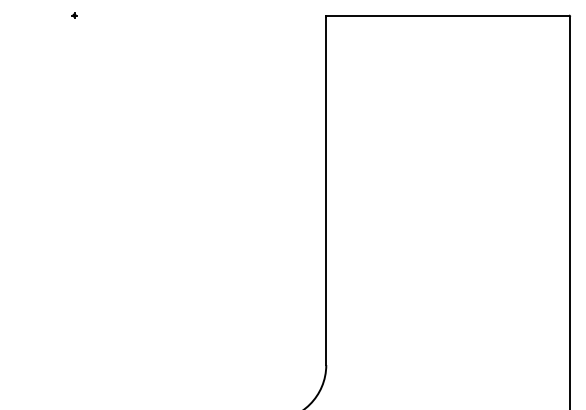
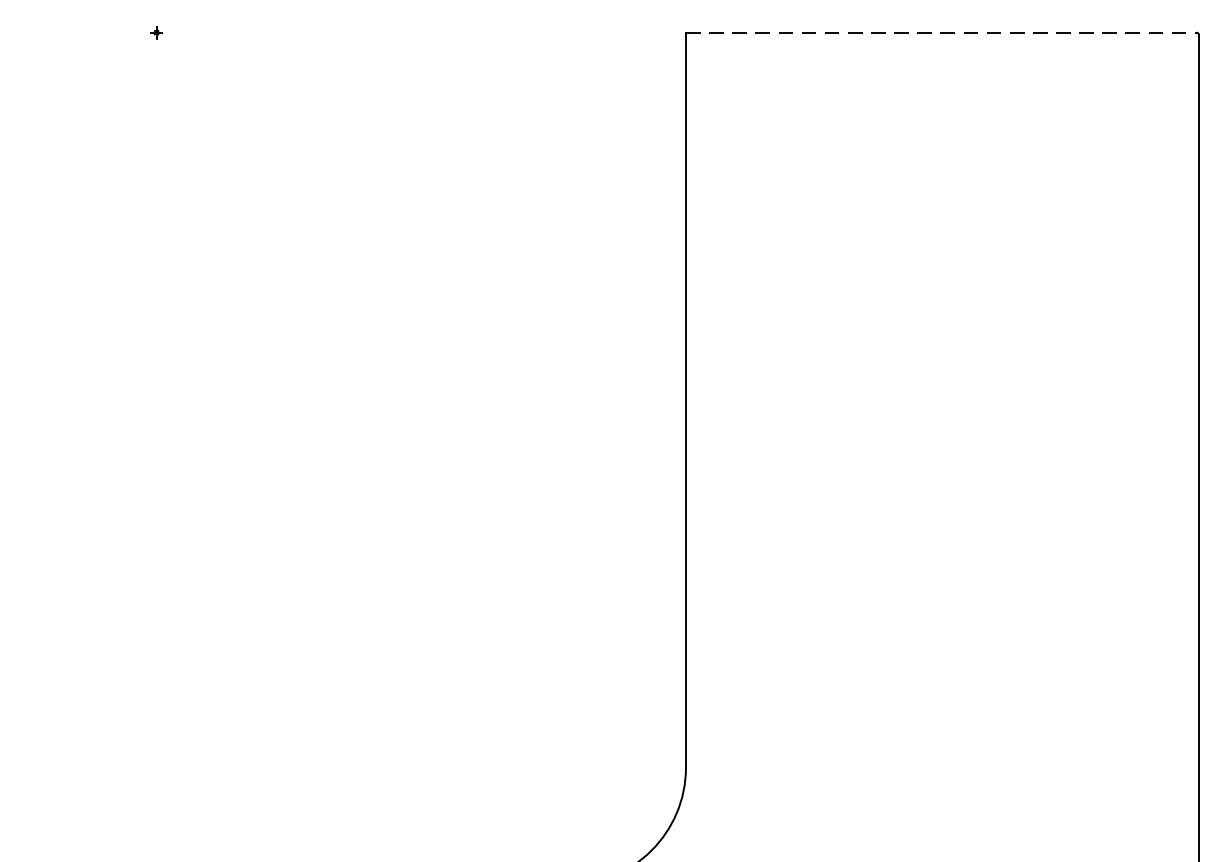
line: (448, 15) -> (942, 32), solid -> dashed

